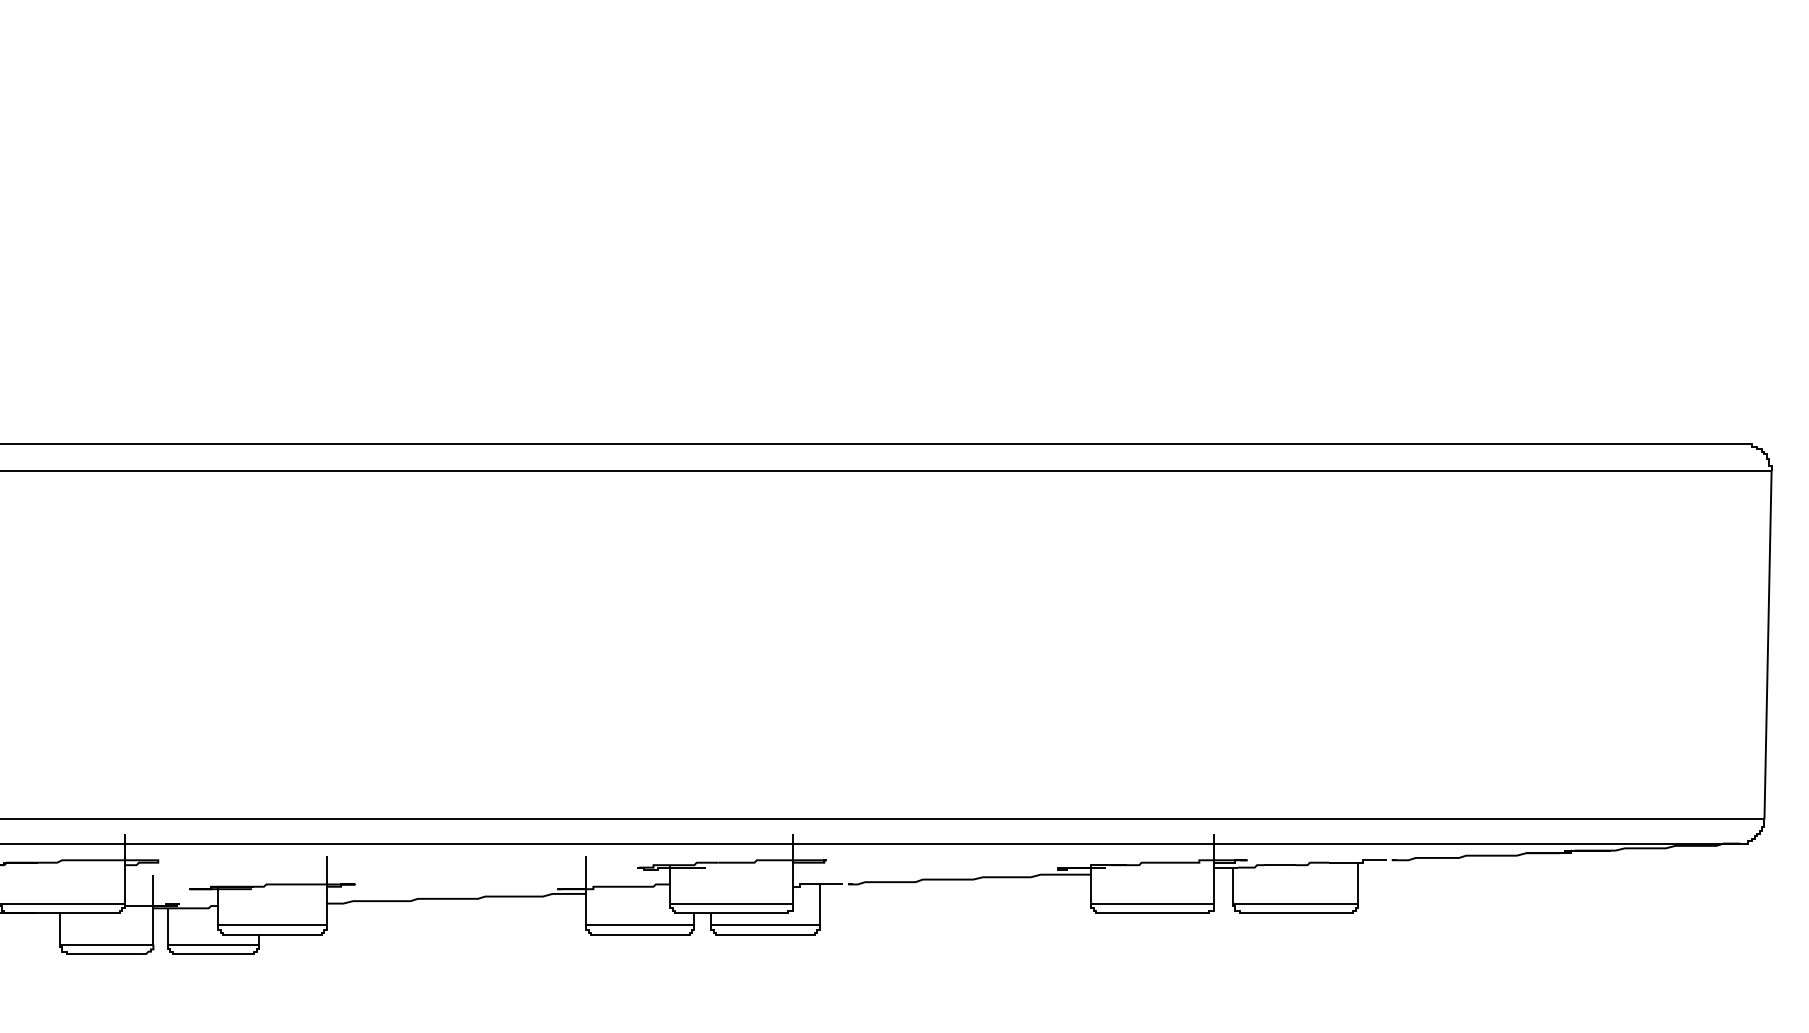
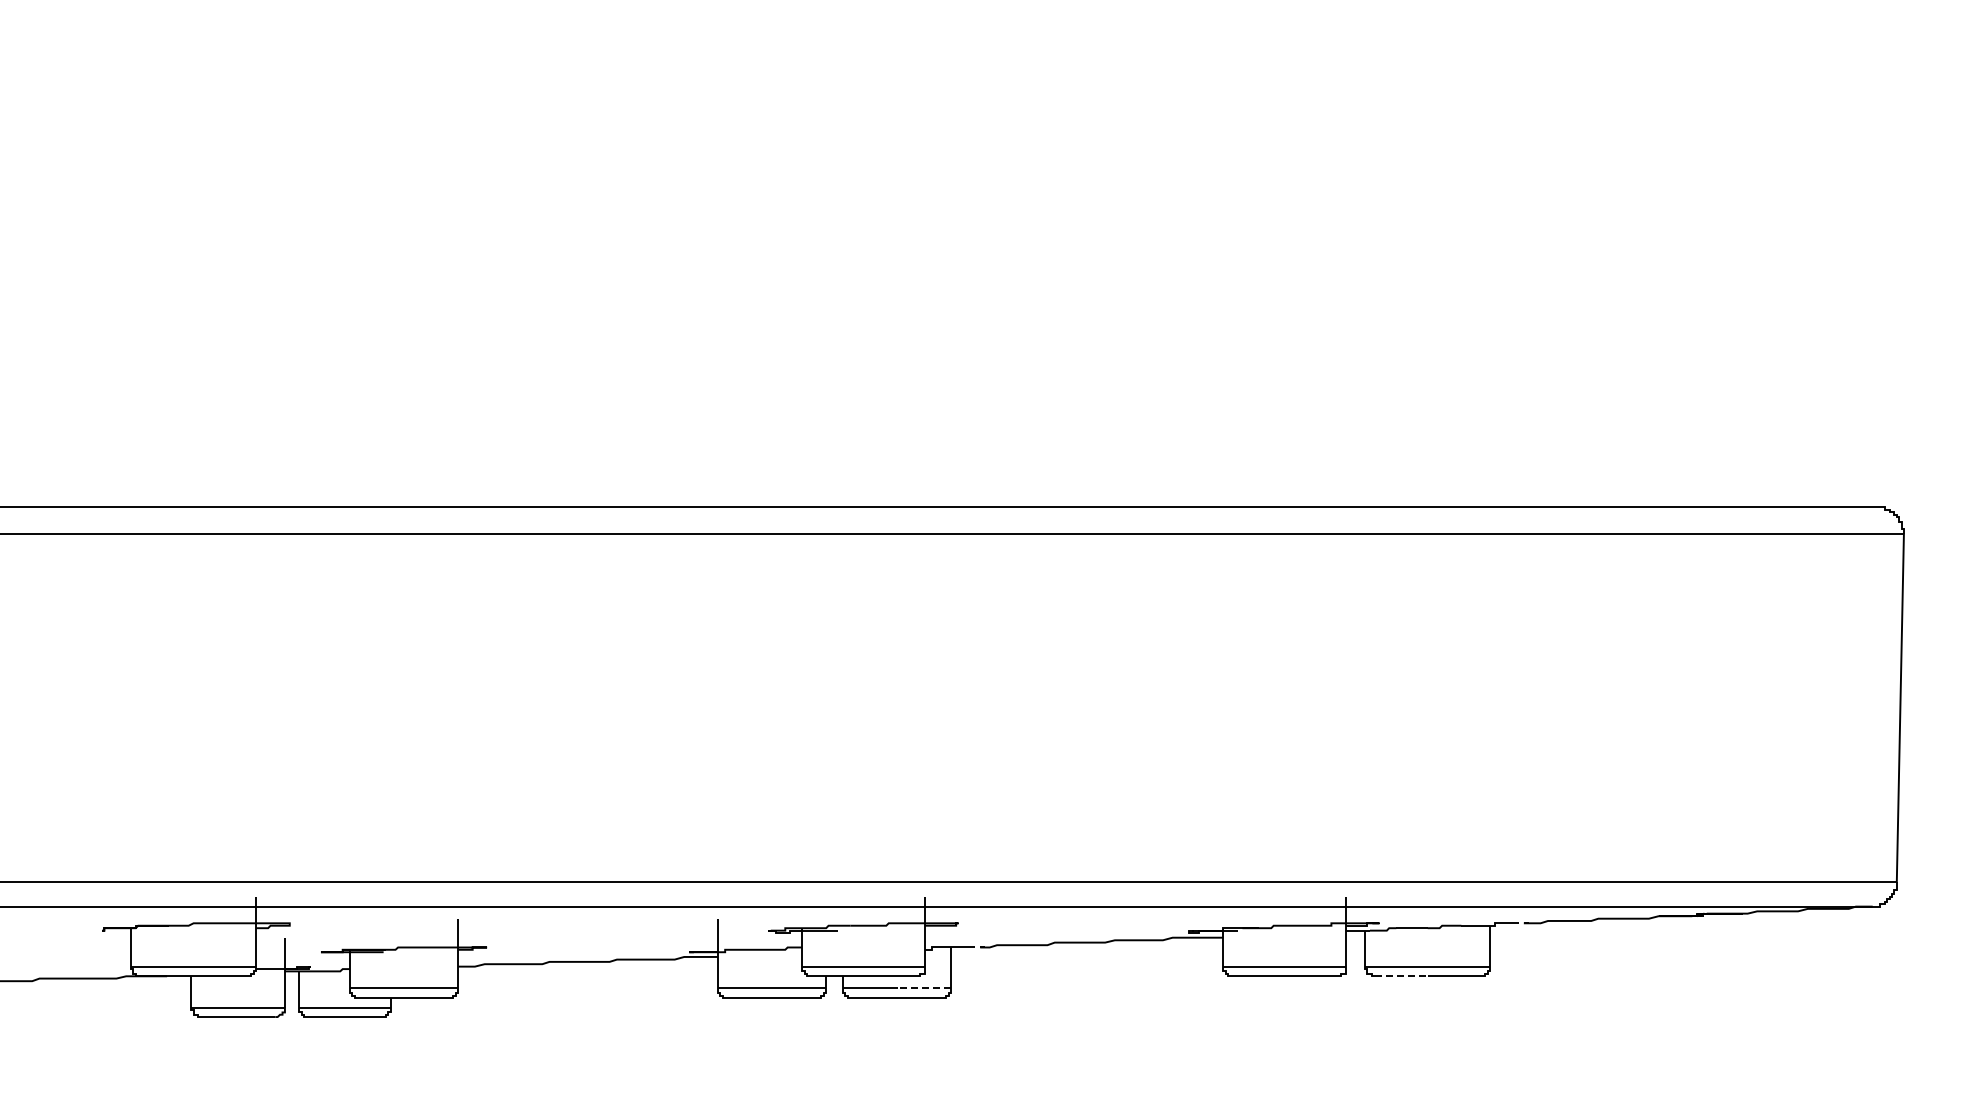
line: (1269, 913) -> (1401, 976), solid -> dashed
line: (792, 925) -> (924, 988), solid -> dashed

